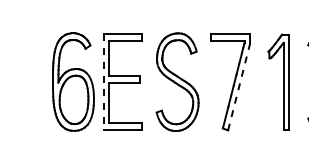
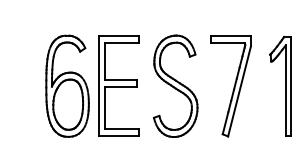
line: (103, 81) -> (98, 85), dashed -> solid
line: (239, 87) -> (239, 91), dashed -> solid

